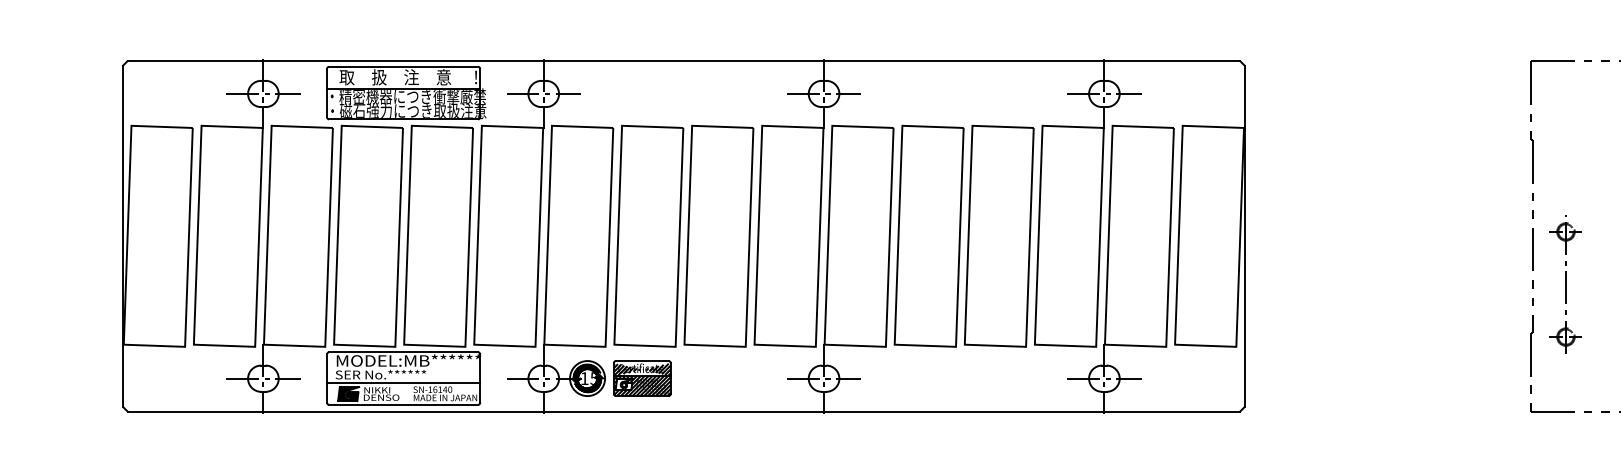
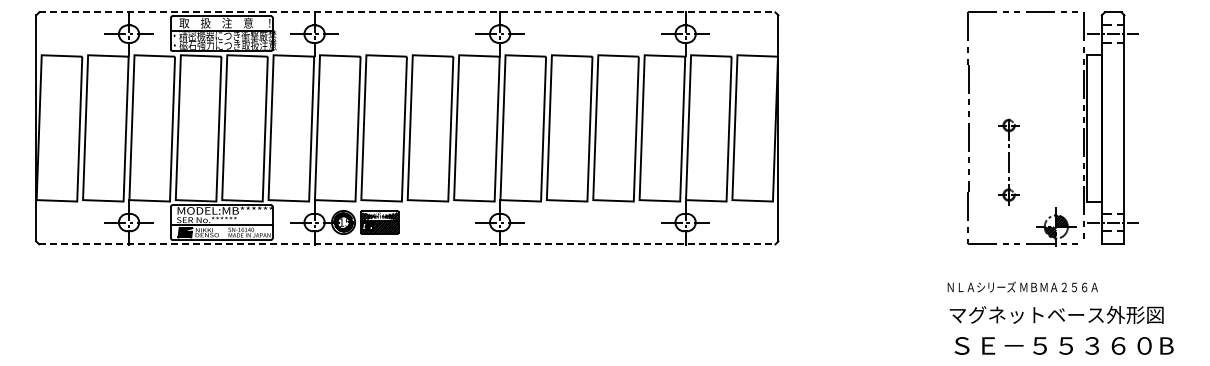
line: (684, 61) -> (407, 12), solid -> dashed
part: (1565, 286) -> (1008, 161), moved
line: (684, 411) -> (407, 244), solid -> dashed

